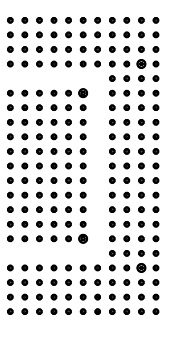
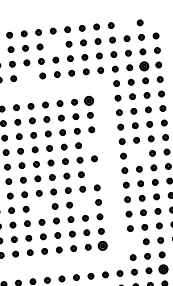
part: (126, 20) -> (125, 24), removed
part: (155, 20) -> (154, 21), removed
part: (53, 34) -> (54, 45), removed
part: (24, 63) -> (27, 76), removed
part: (82, 136) -> (92, 144), removed
part: (126, 151) -> (137, 154), removed
part: (82, 165) -> (95, 172), removed
part: (24, 194) -> (40, 207), removed
part: (68, 194) -> (83, 203), removed
part: (112, 238) -> (131, 242), removed

